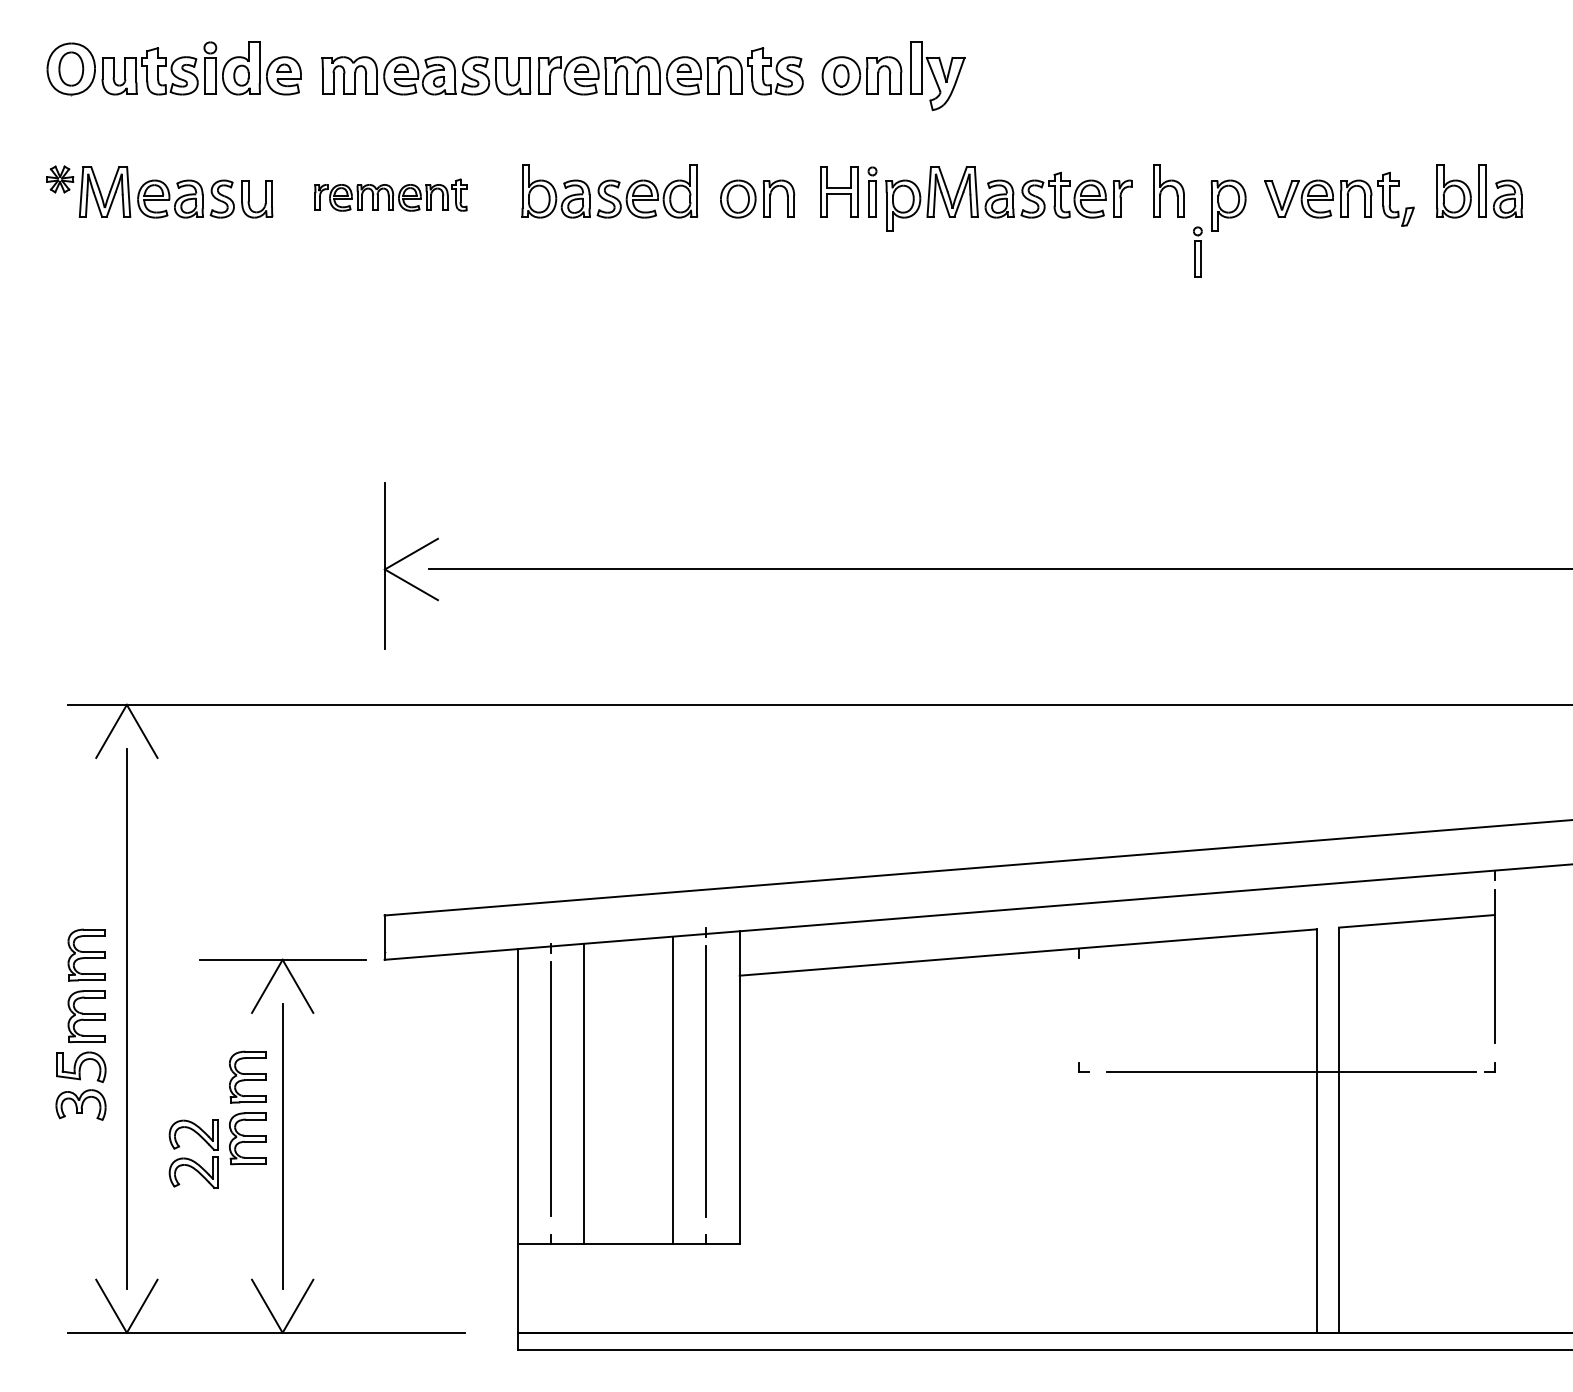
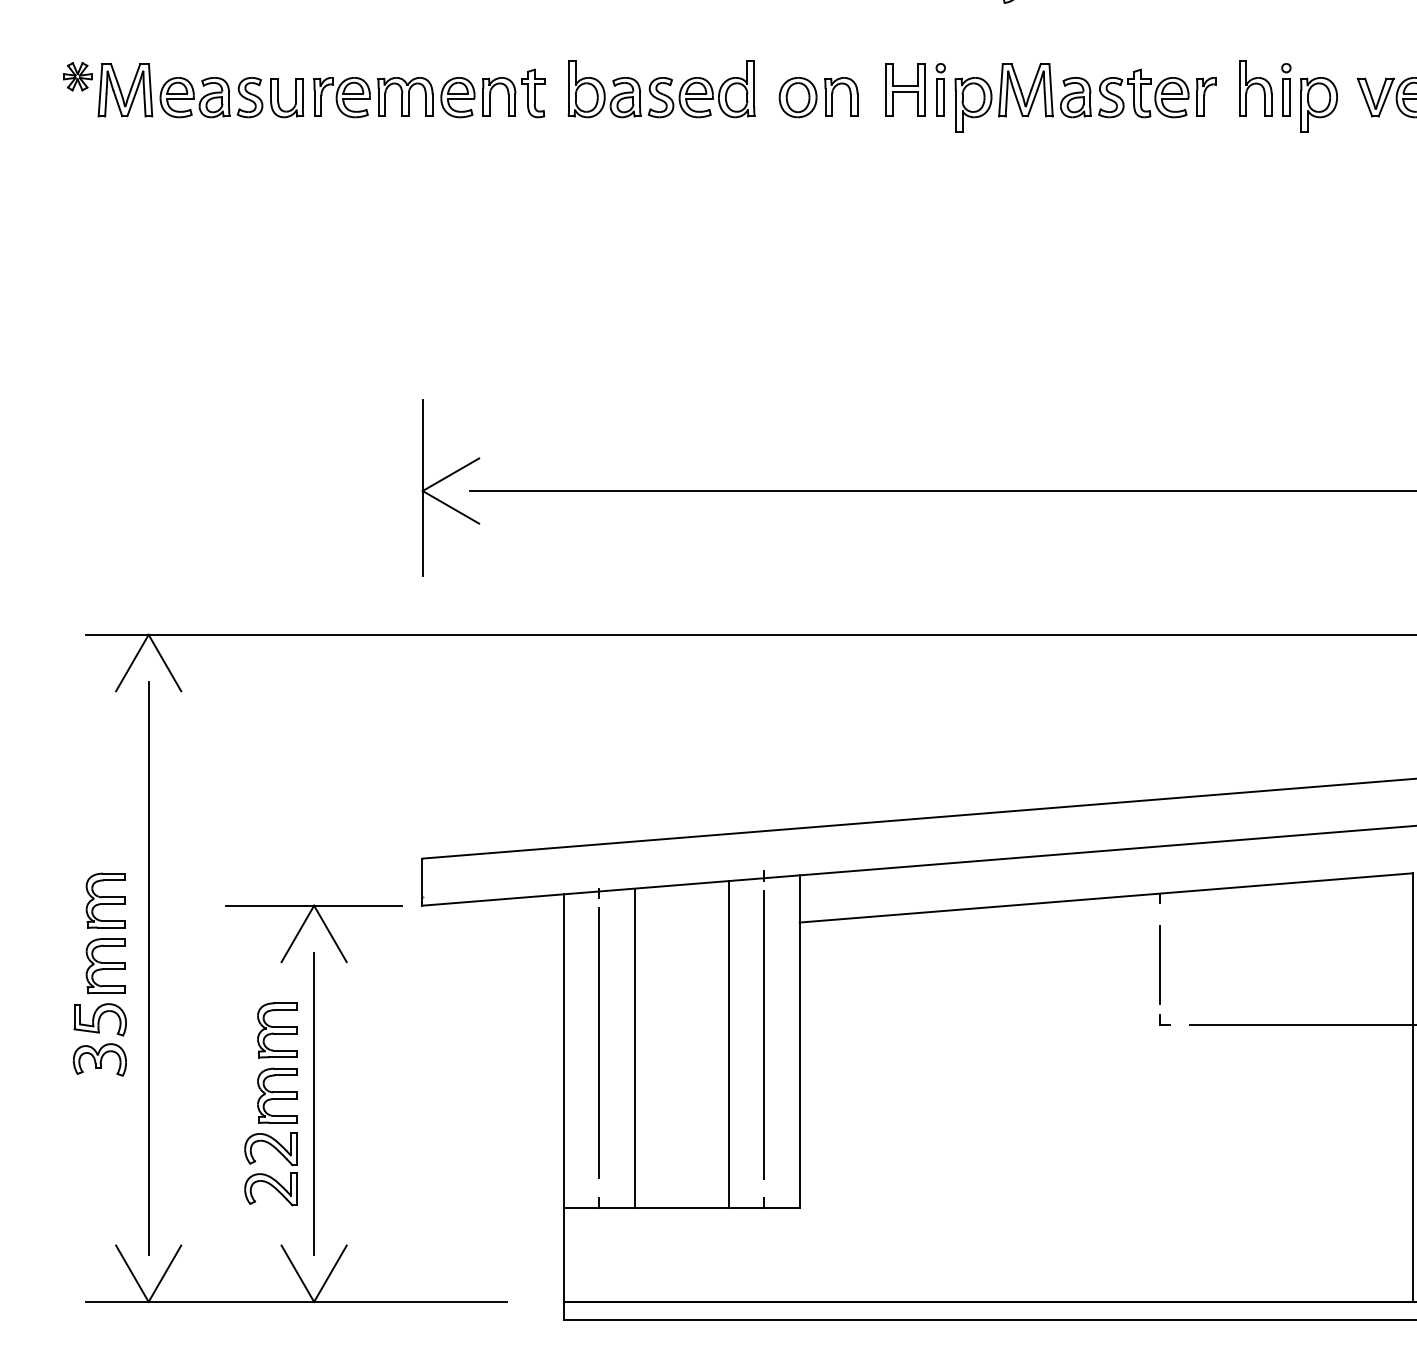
part: (390, 194) -> (428, 92), size x1.43
part: (1197, 251) -> (1285, 89), moved
line: (1079, 1015) -> (1160, 964), added
part: (192, 1159) -> (269, 1175), moved

